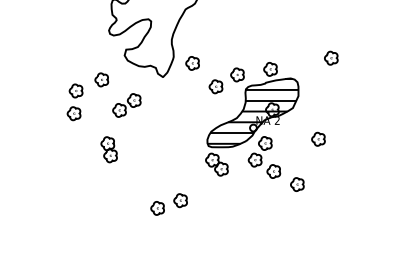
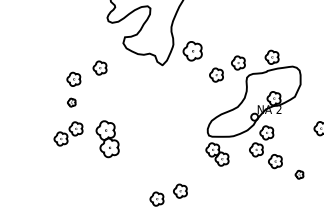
part: (192, 63) -> (192, 51), size x1.4
part: (126, 105) -> (68, 133), moved
hatch: (252, 111) -> (253, 100), removed
part: (73, 113) -> (71, 102), size x0.6
part: (108, 149) -> (106, 139), size x1.4
part: (297, 184) -> (299, 174), size x0.6

